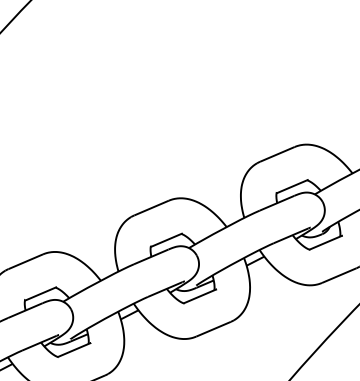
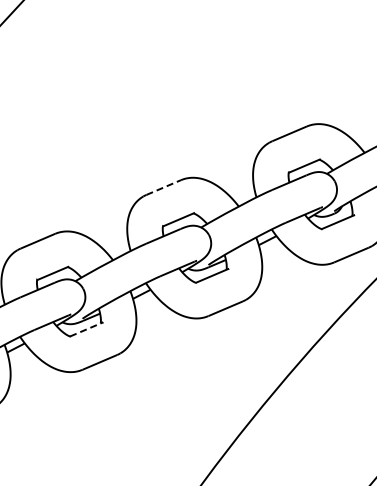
line: (151, 208) -> (163, 187), solid -> dashed
line: (75, 350) -> (87, 329), solid -> dashed

